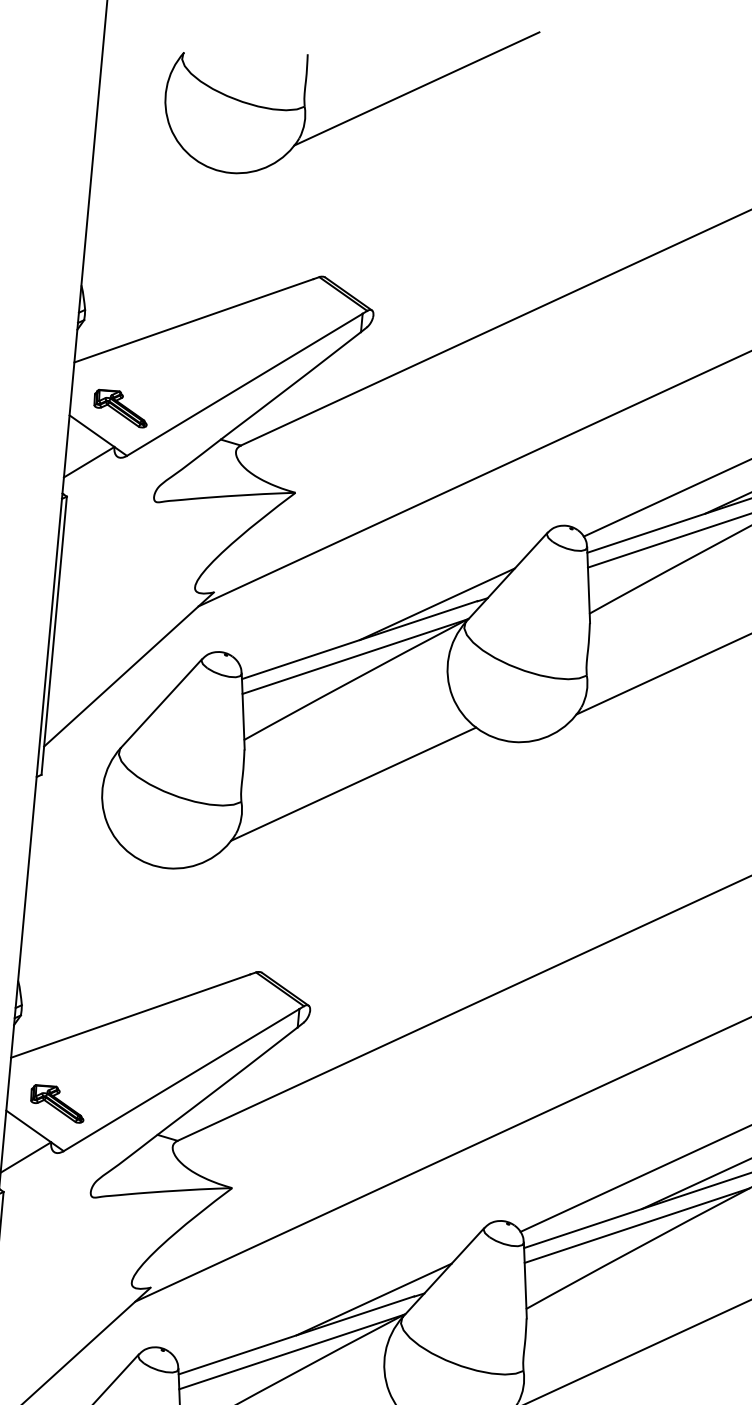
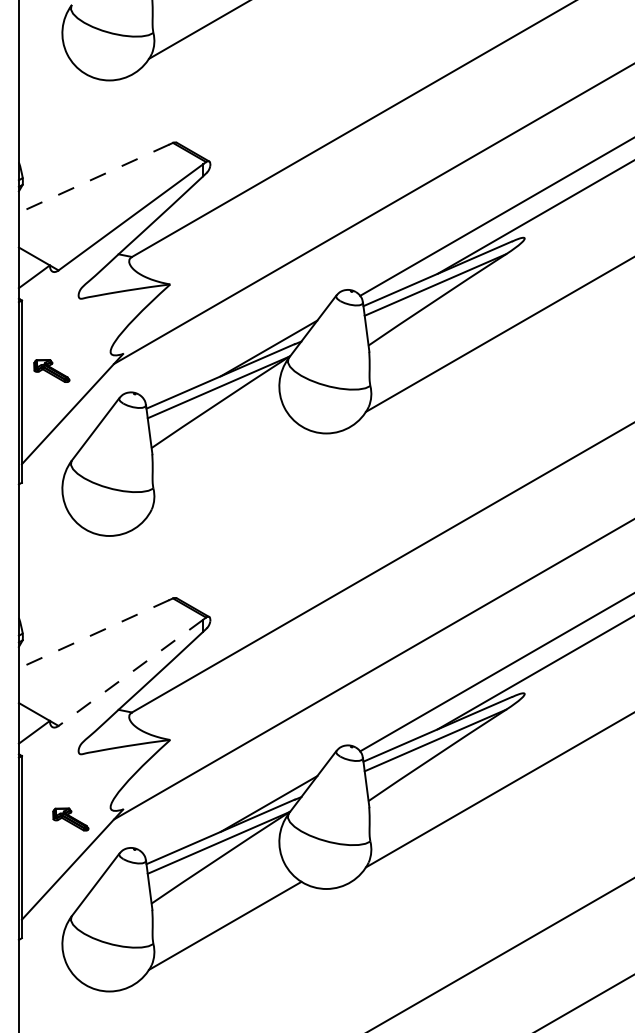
line: (194, 320) -> (94, 178), solid -> dashed
part: (120, 407) -> (51, 370), moved
line: (353, 784) -> (225, 470), removed
line: (131, 1016) -> (94, 634), solid -> dashed
line: (180, 1079) -> (130, 672), solid -> dashed
part: (57, 1103) -> (70, 819), moved

